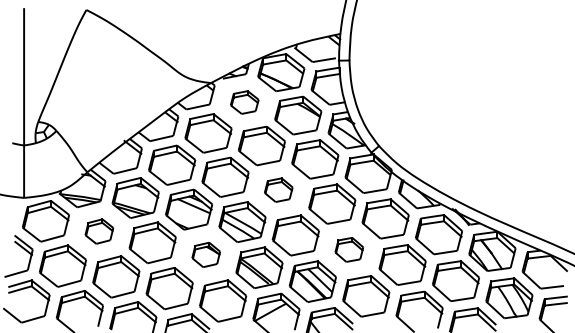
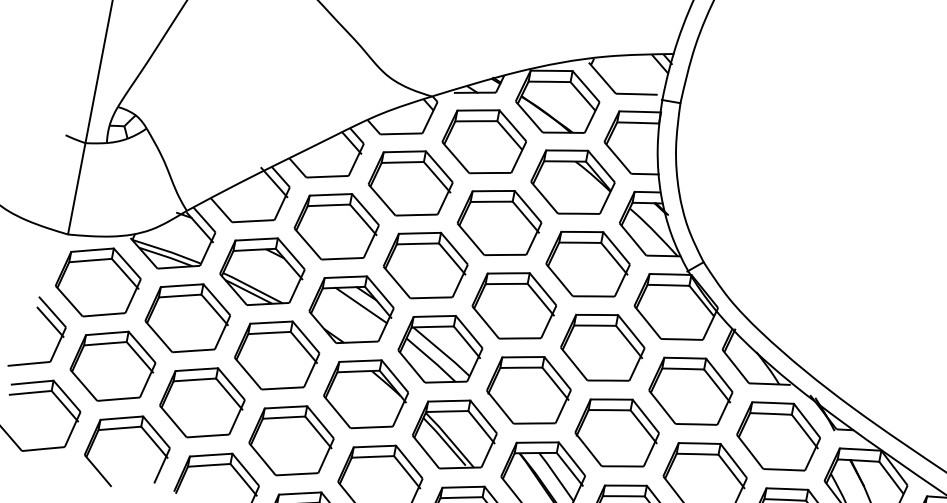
part: (244, 102) -> (483, 141), size x1.67
part: (278, 189) -> (514, 304), size x1.67
part: (99, 231) -> (188, 318), size x1.67
part: (349, 249) -> (617, 432), size x1.67
part: (206, 254) -> (366, 393), size x1.67

